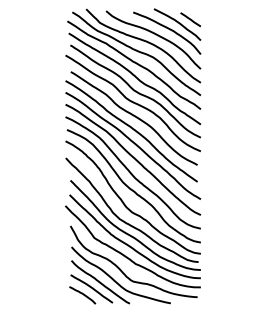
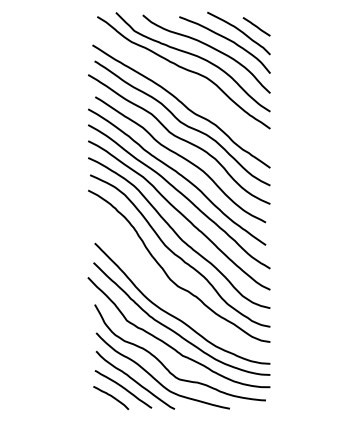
curve: (134, 63) -> (181, 85), removed
curve: (125, 221) -> (168, 298), removed

